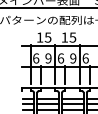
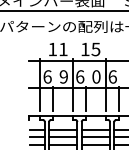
text: (47, 37) -> (62, 49), 15 -> 11
text: (73, 58) -> (96, 76), 9 -> 0

